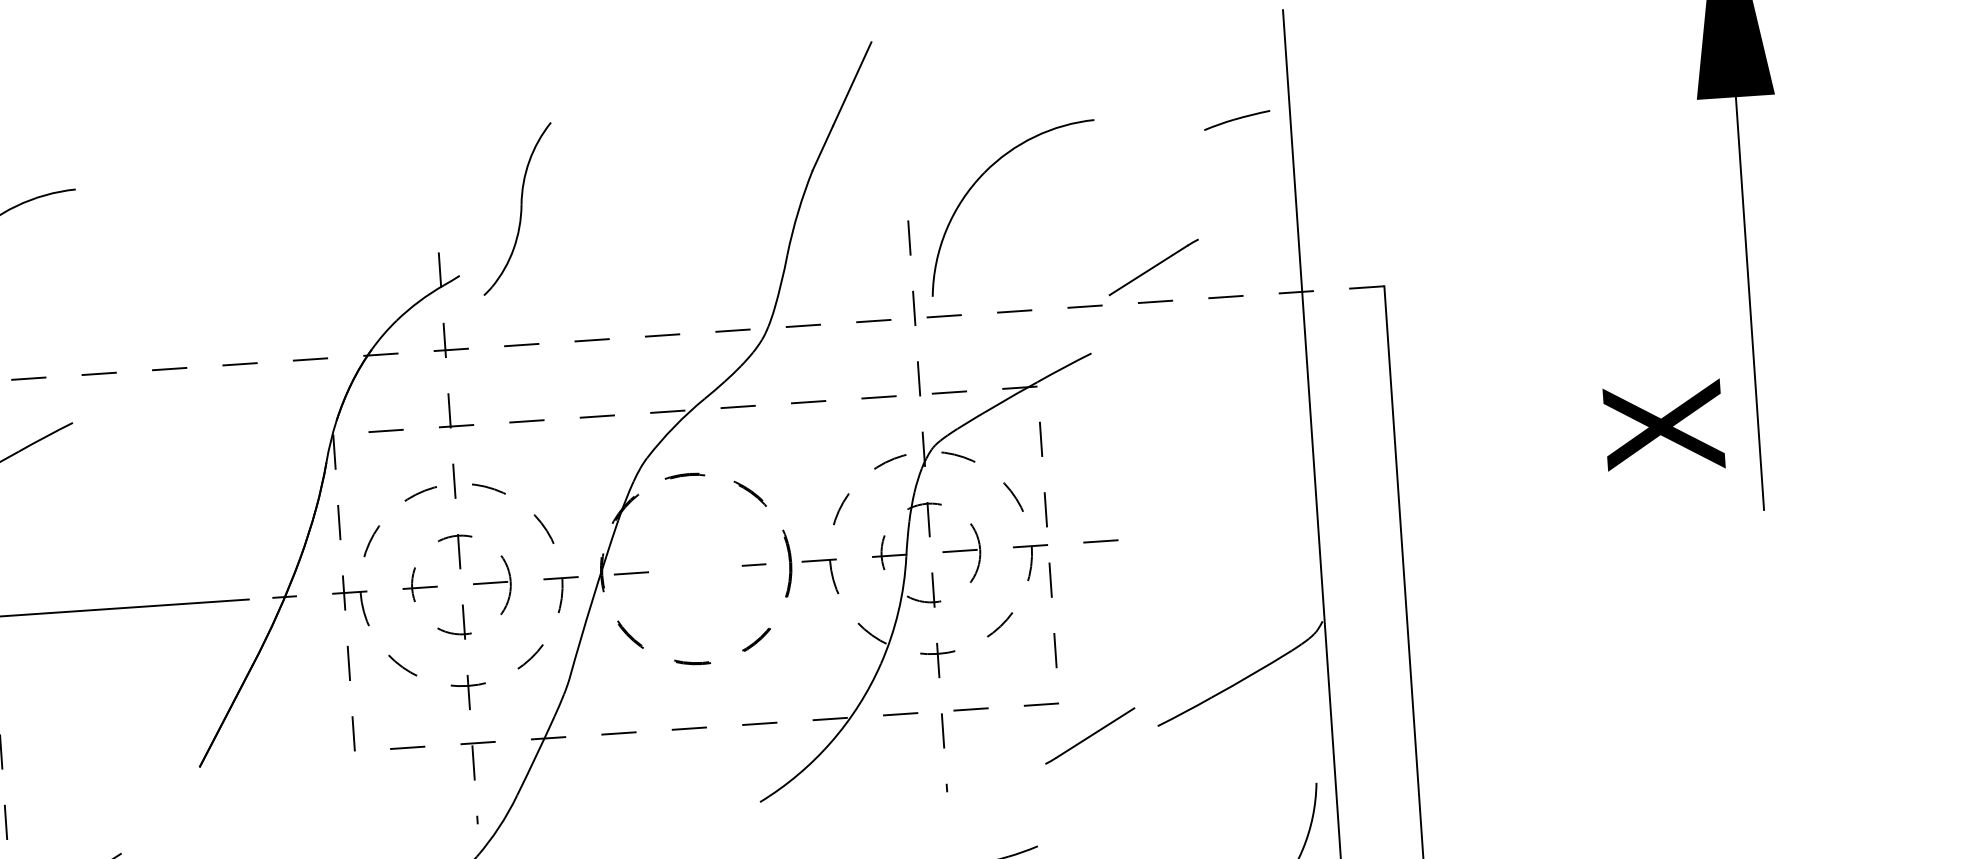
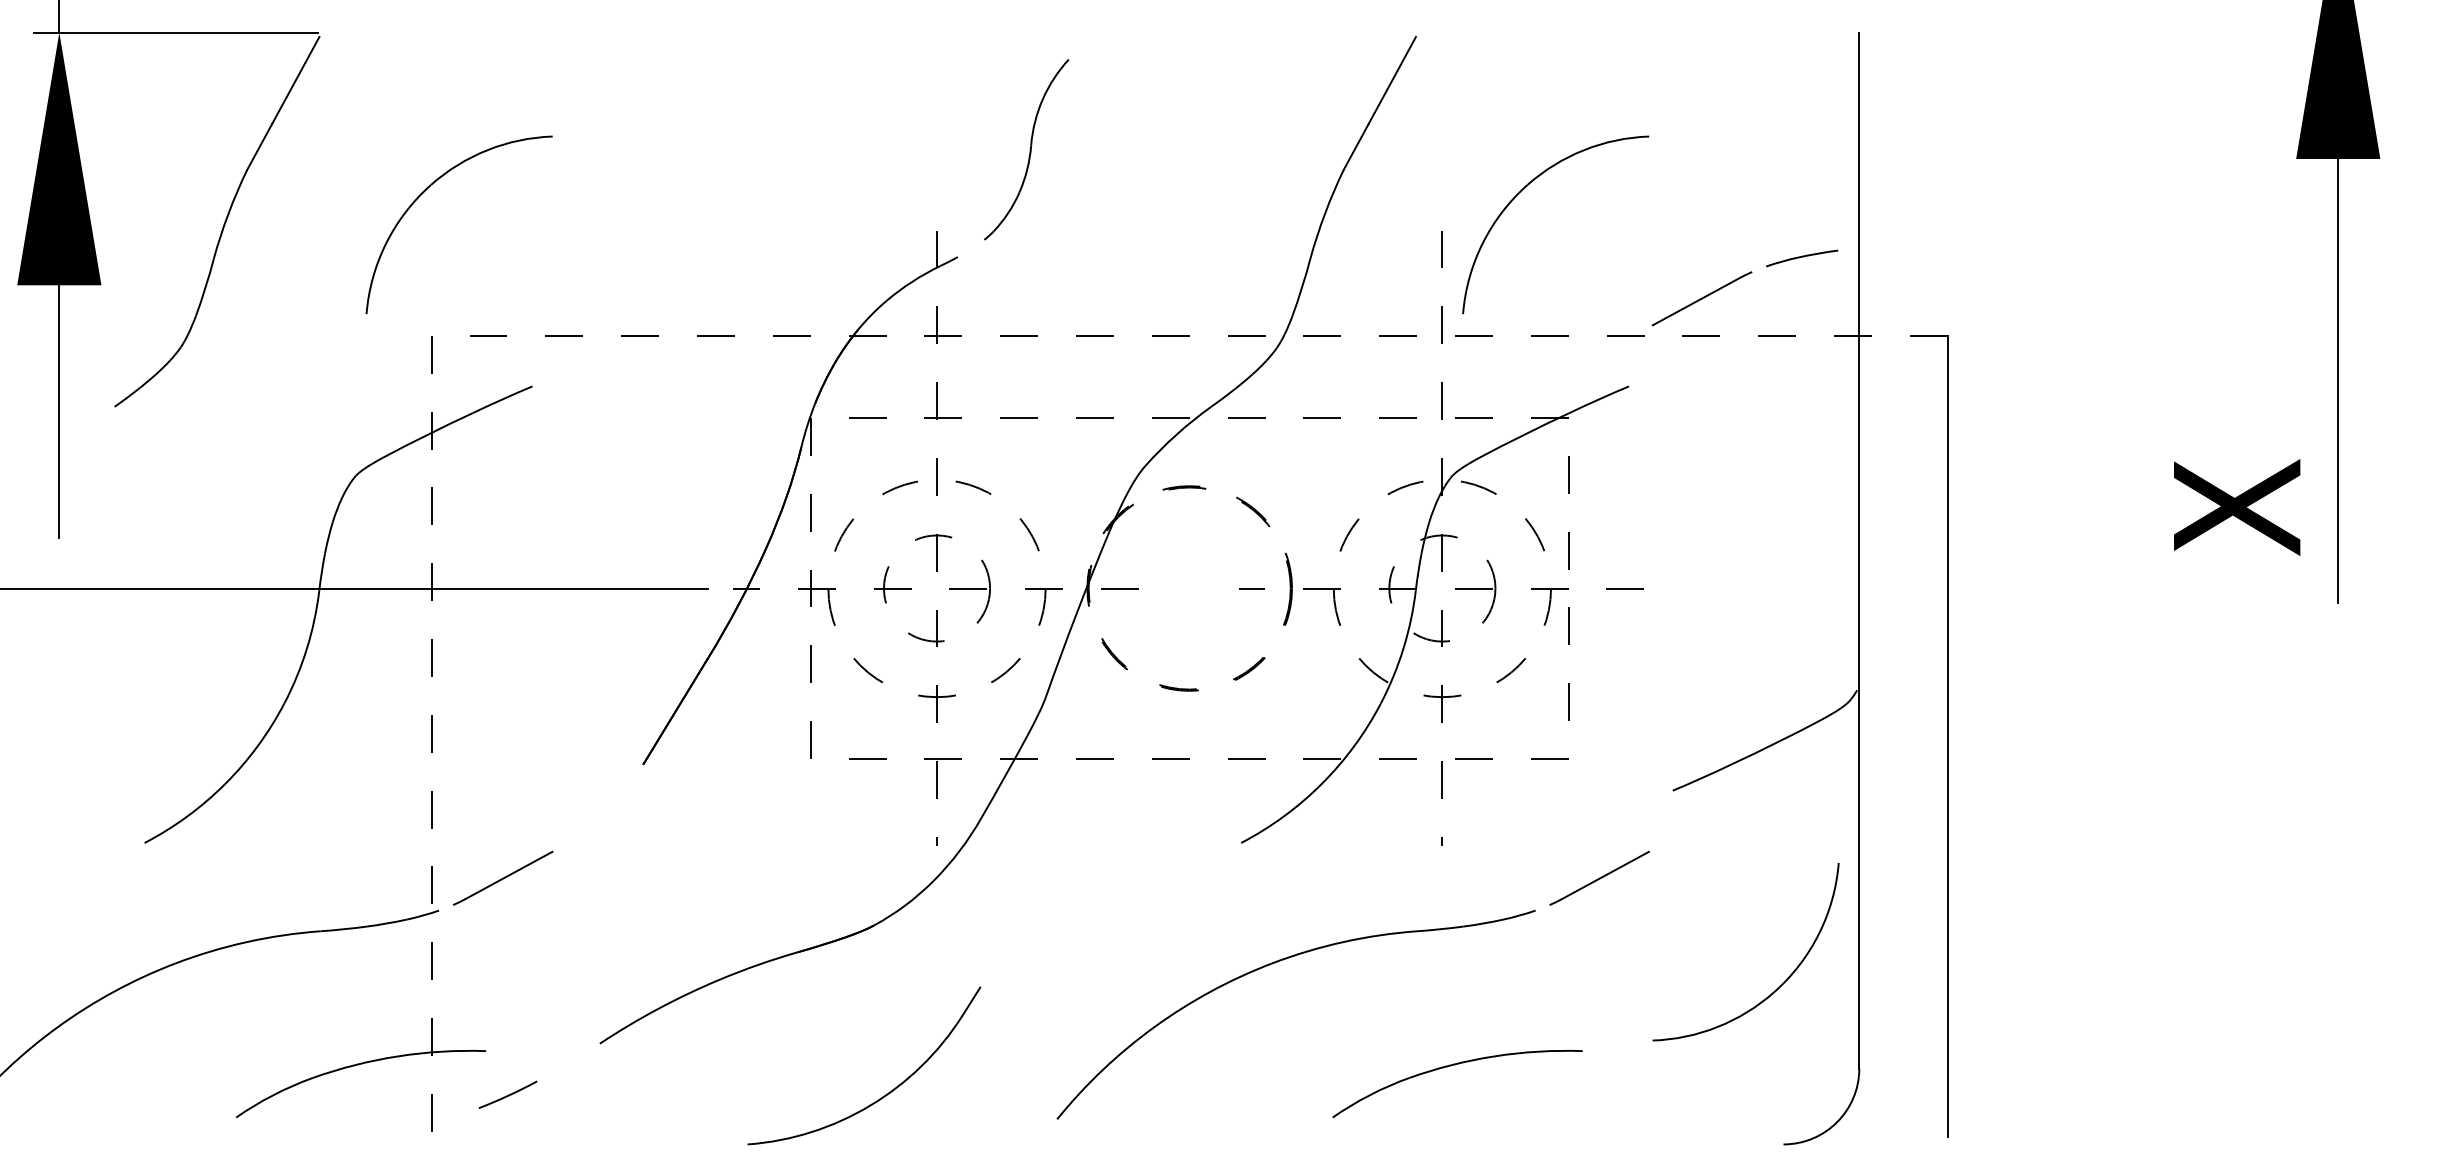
part: (1237, 120) -> (1802, 258), moved
part: (517, 208) -> (1026, 149), moved
line: (1089, 735) -> (1599, 877), moved

